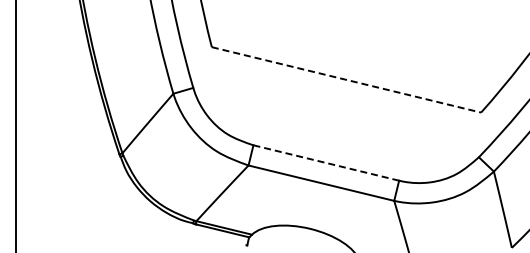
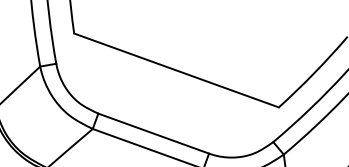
line: (346, 79) -> (176, 70), dashed -> solid
line: (326, 163) -> (153, 134), dashed -> solid

